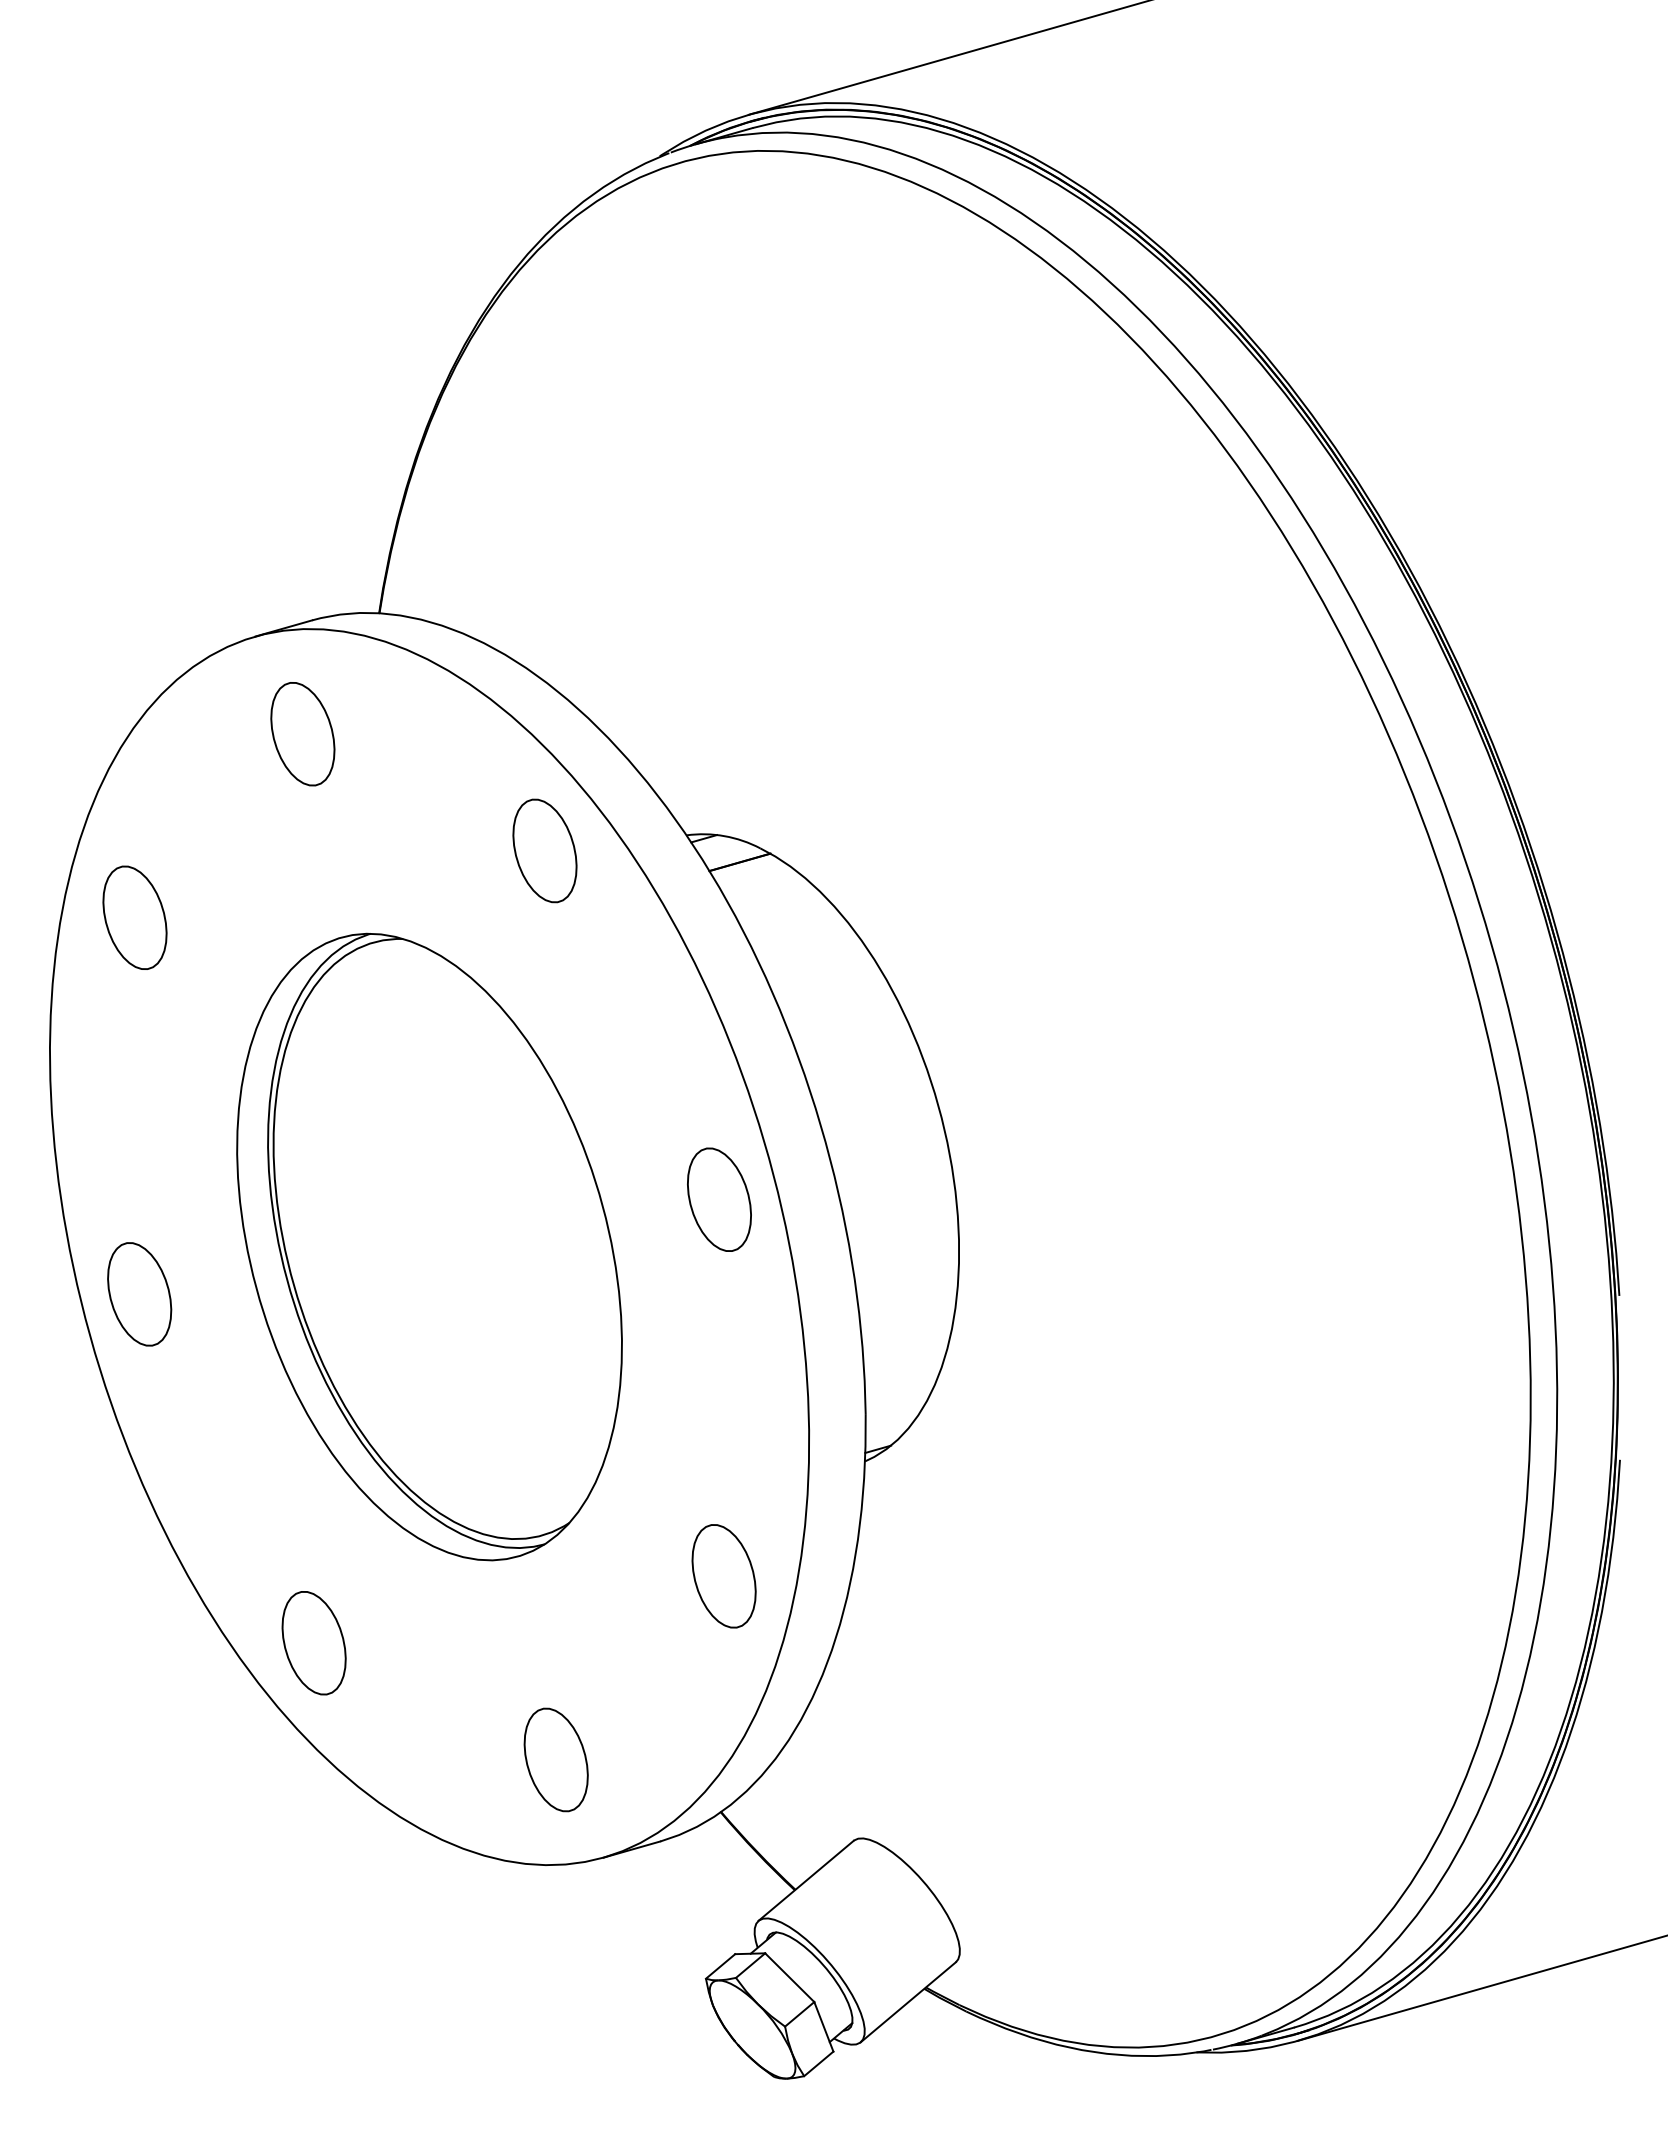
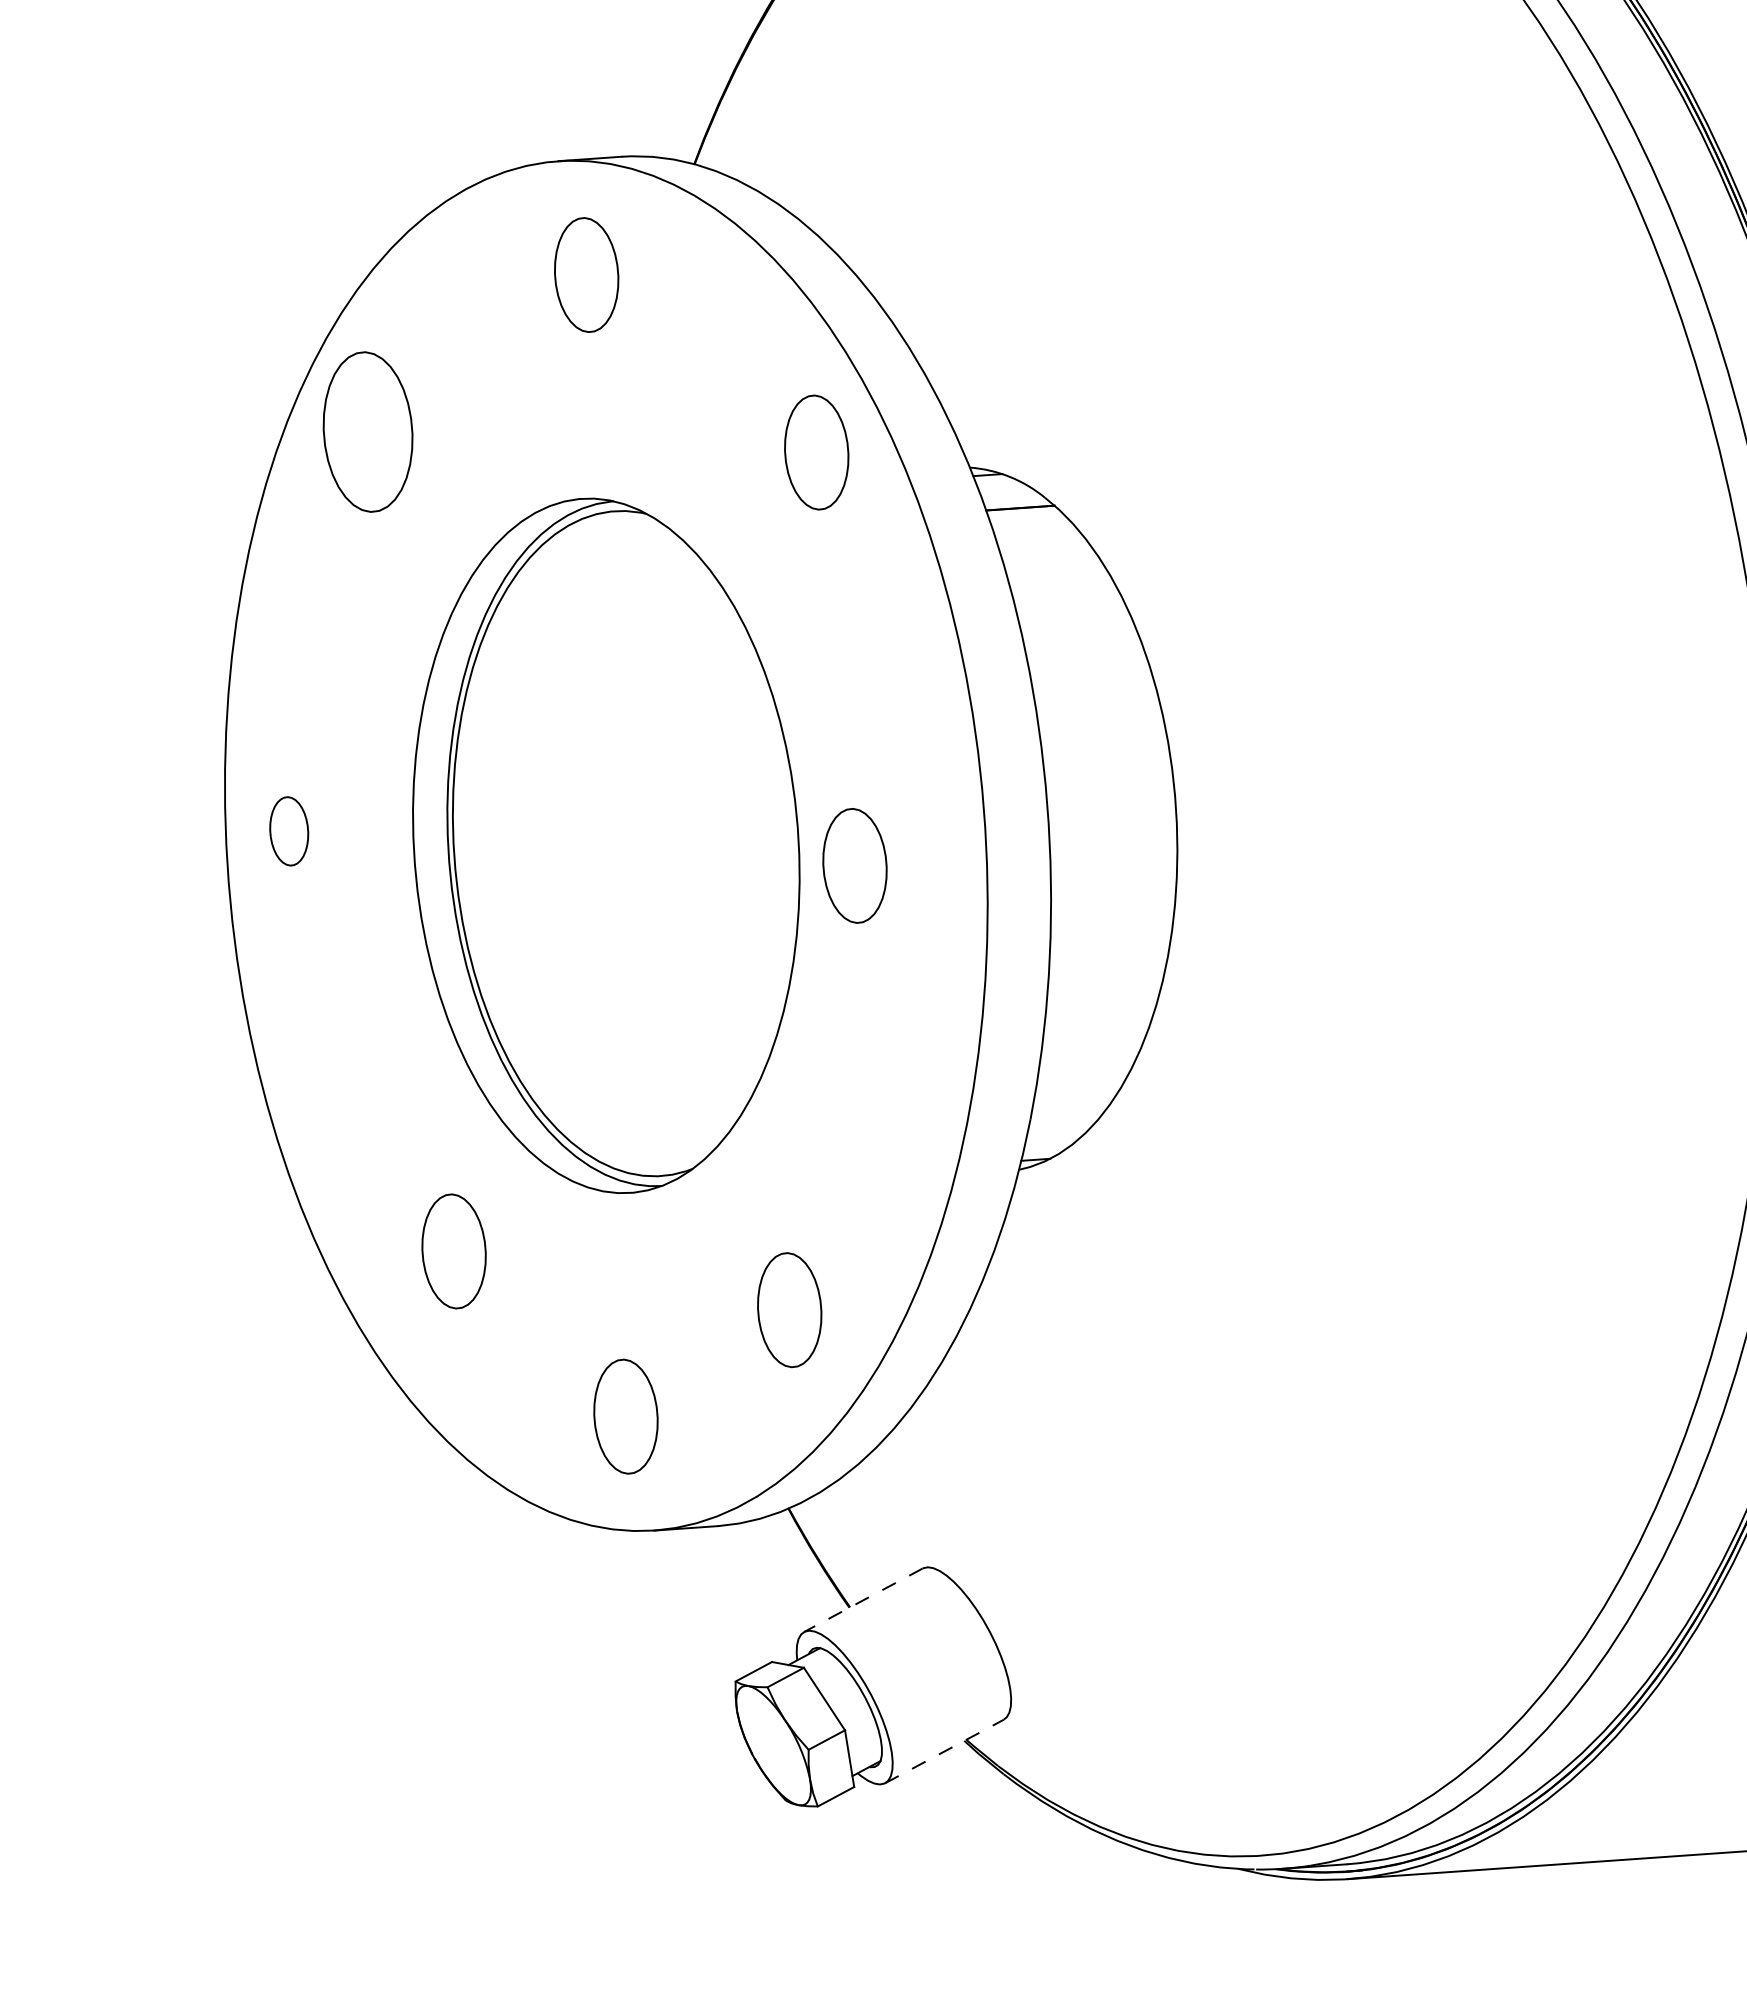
part: (134, 917) -> (367, 431), size x1.4
part: (719, 1199) -> (855, 865), moved
part: (139, 1294) -> (288, 831), size x0.6
part: (723, 1576) -> (789, 1310), moved
part: (313, 1643) -> (453, 1251), moved
line: (805, 1881) -> (862, 1600), solid -> dashed
line: (908, 2001) -> (944, 1750), solid -> dashed

